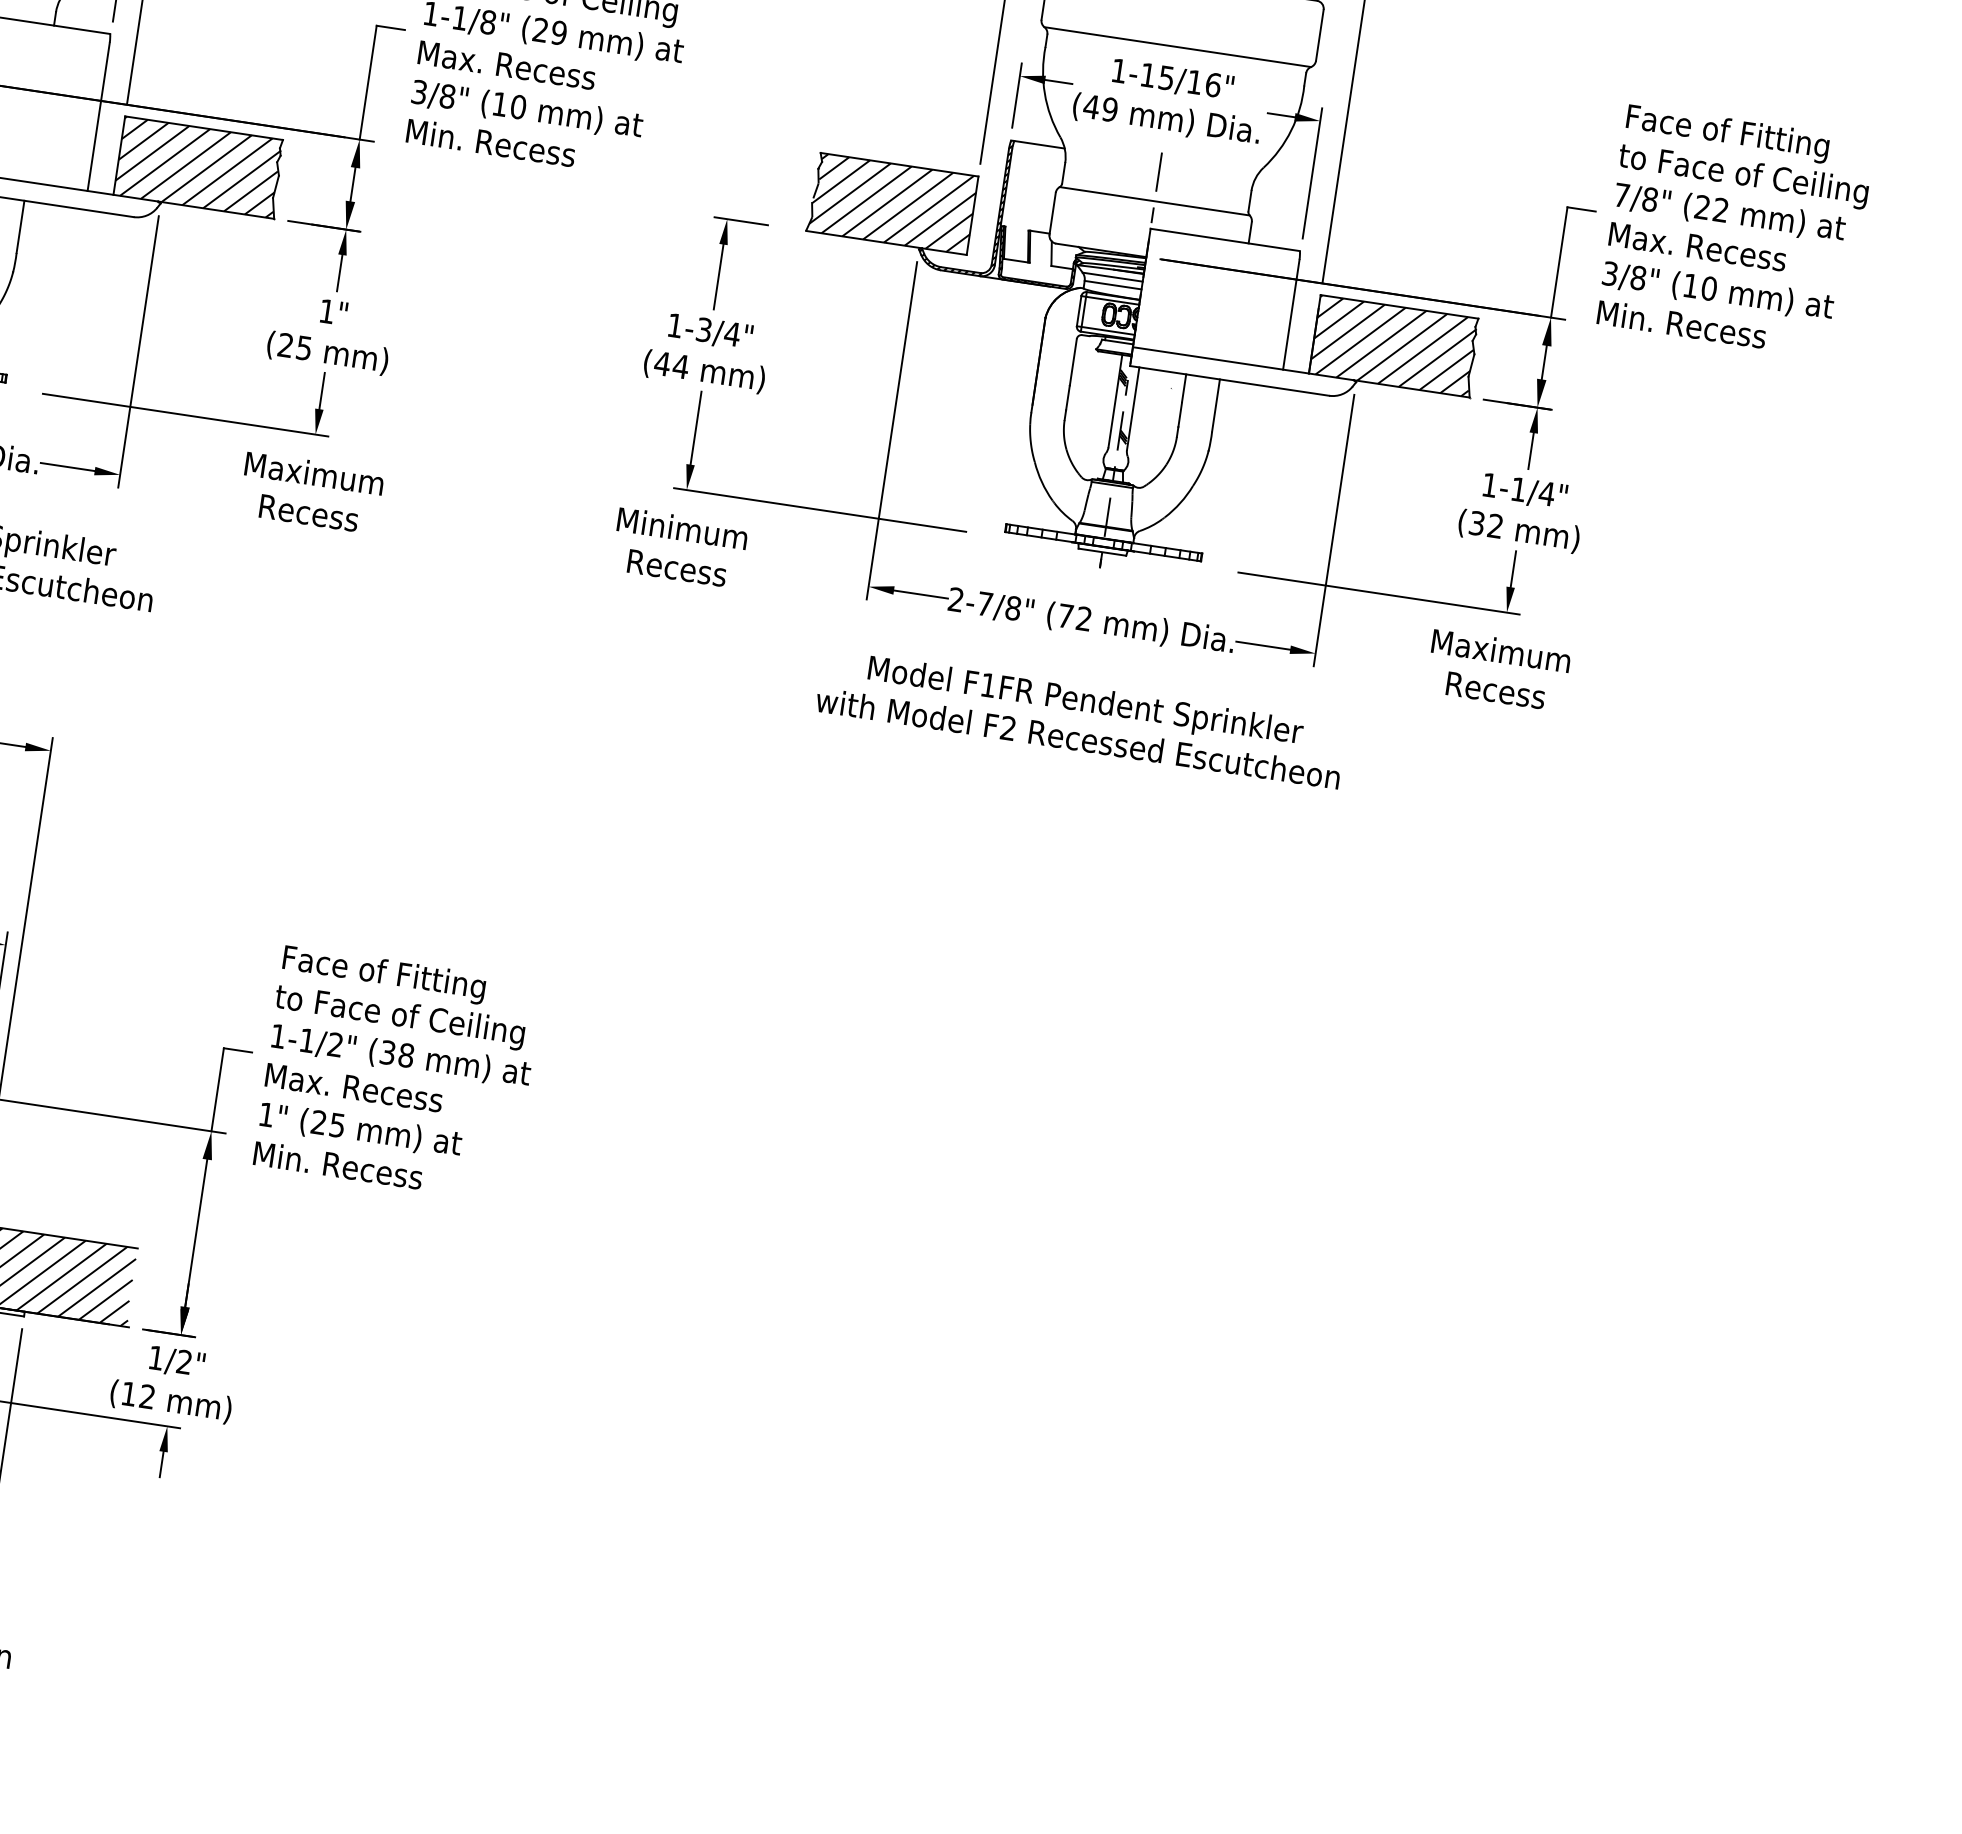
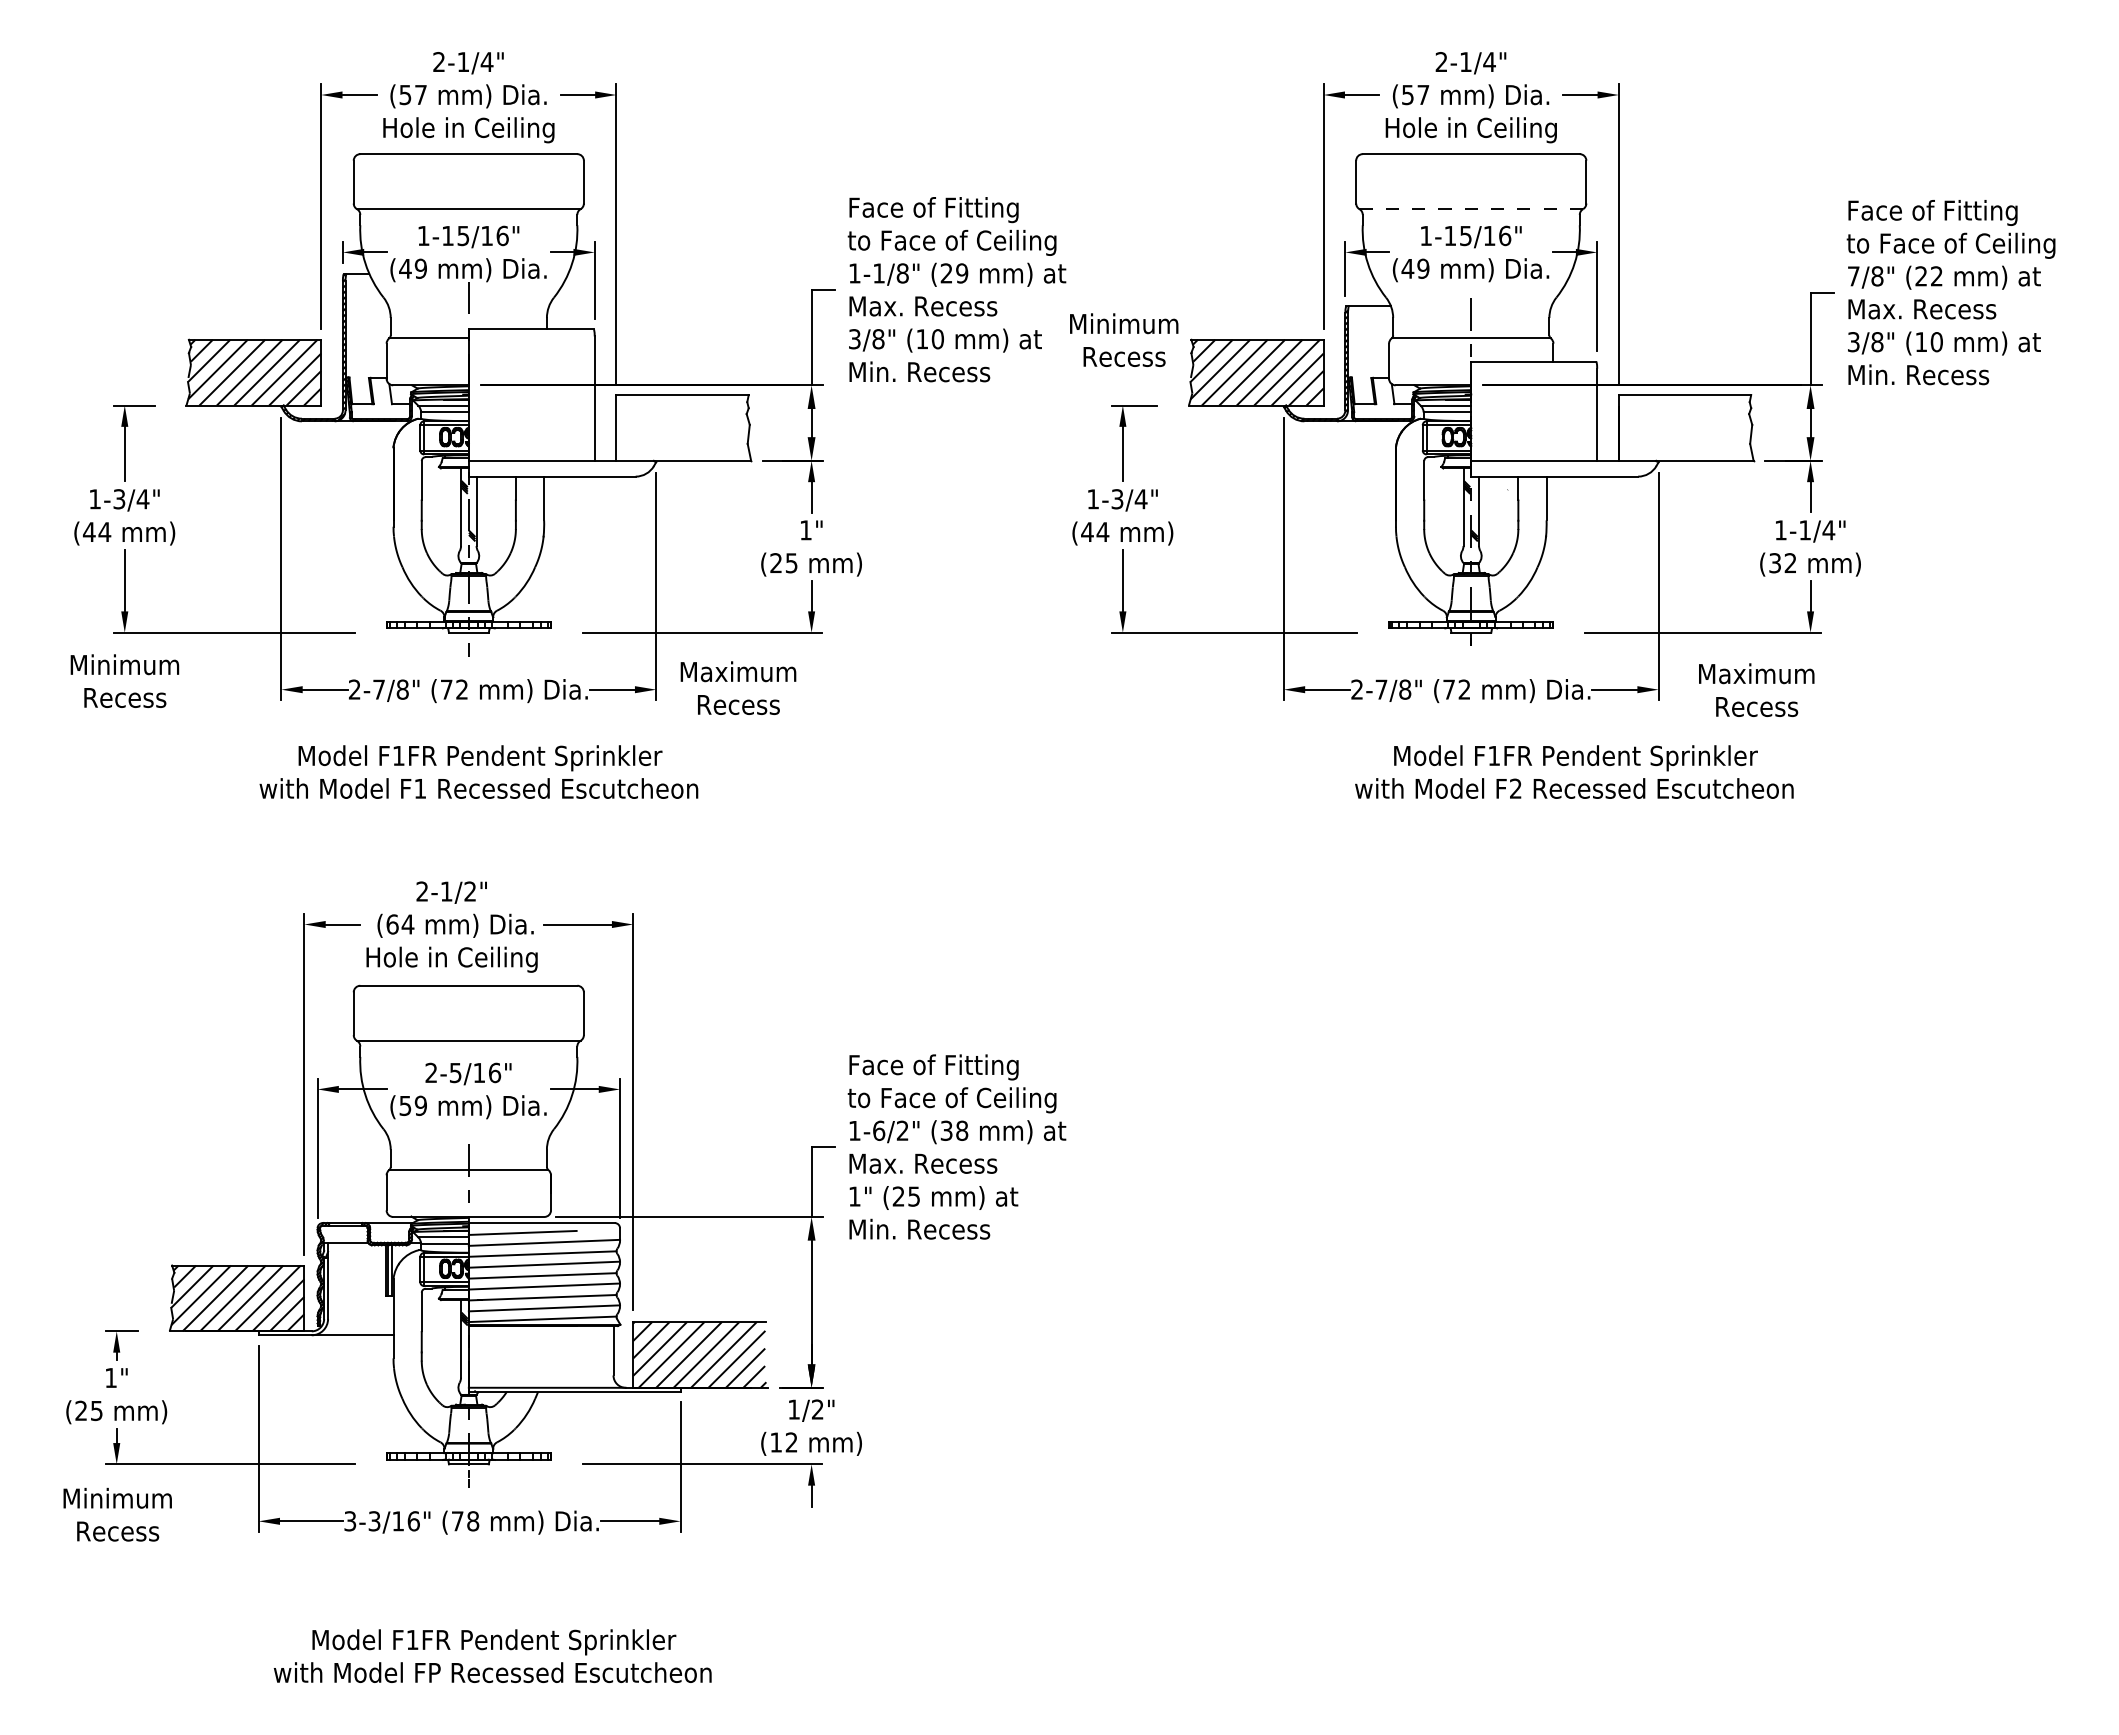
line: (1177, 47) -> (1471, 209), solid -> dashed
hatch: (198, 166) -> (682, 427), removed
hatch: (1394, 345) -> (1685, 427), removed
text: (311, 492) -> (738, 687), moved
text: (680, 547) -> (1124, 339), moved
text: (1498, 669) -> (1756, 689), moved
text: (1081, 718) -> (1574, 771), moved
text: (307, 1040) -> (879, 1130), 1-1/2" -> 1-6/2"

